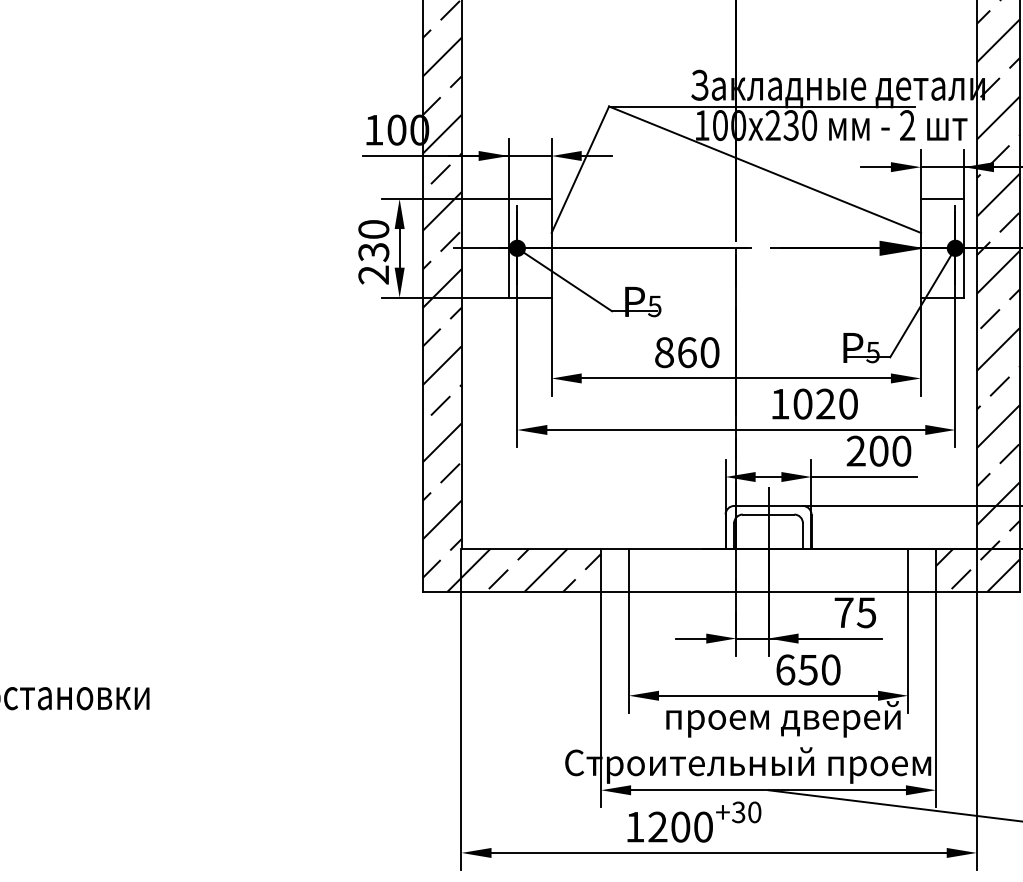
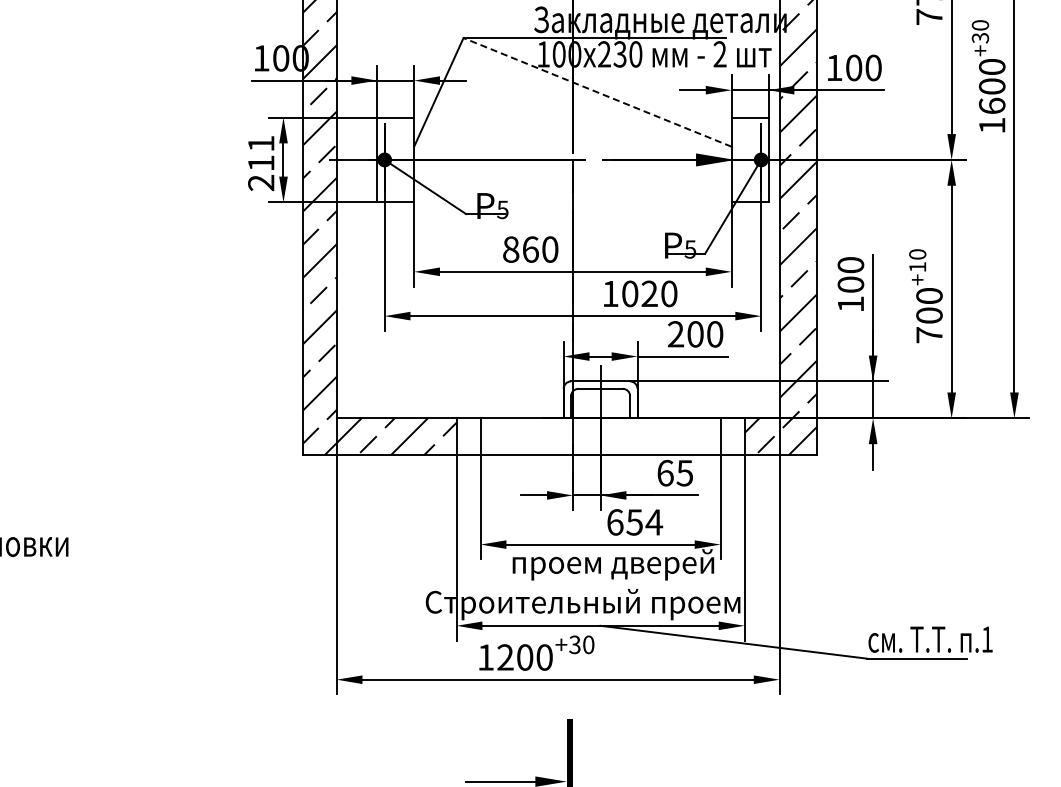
line: (764, 169) -> (597, 92), solid -> dashed
text: (374, 240) -> (261, 153), 230 -> 211
text: (844, 611) -> (665, 472), 75 -> 65
text: (831, 670) -> (654, 522), 650 -> 654

